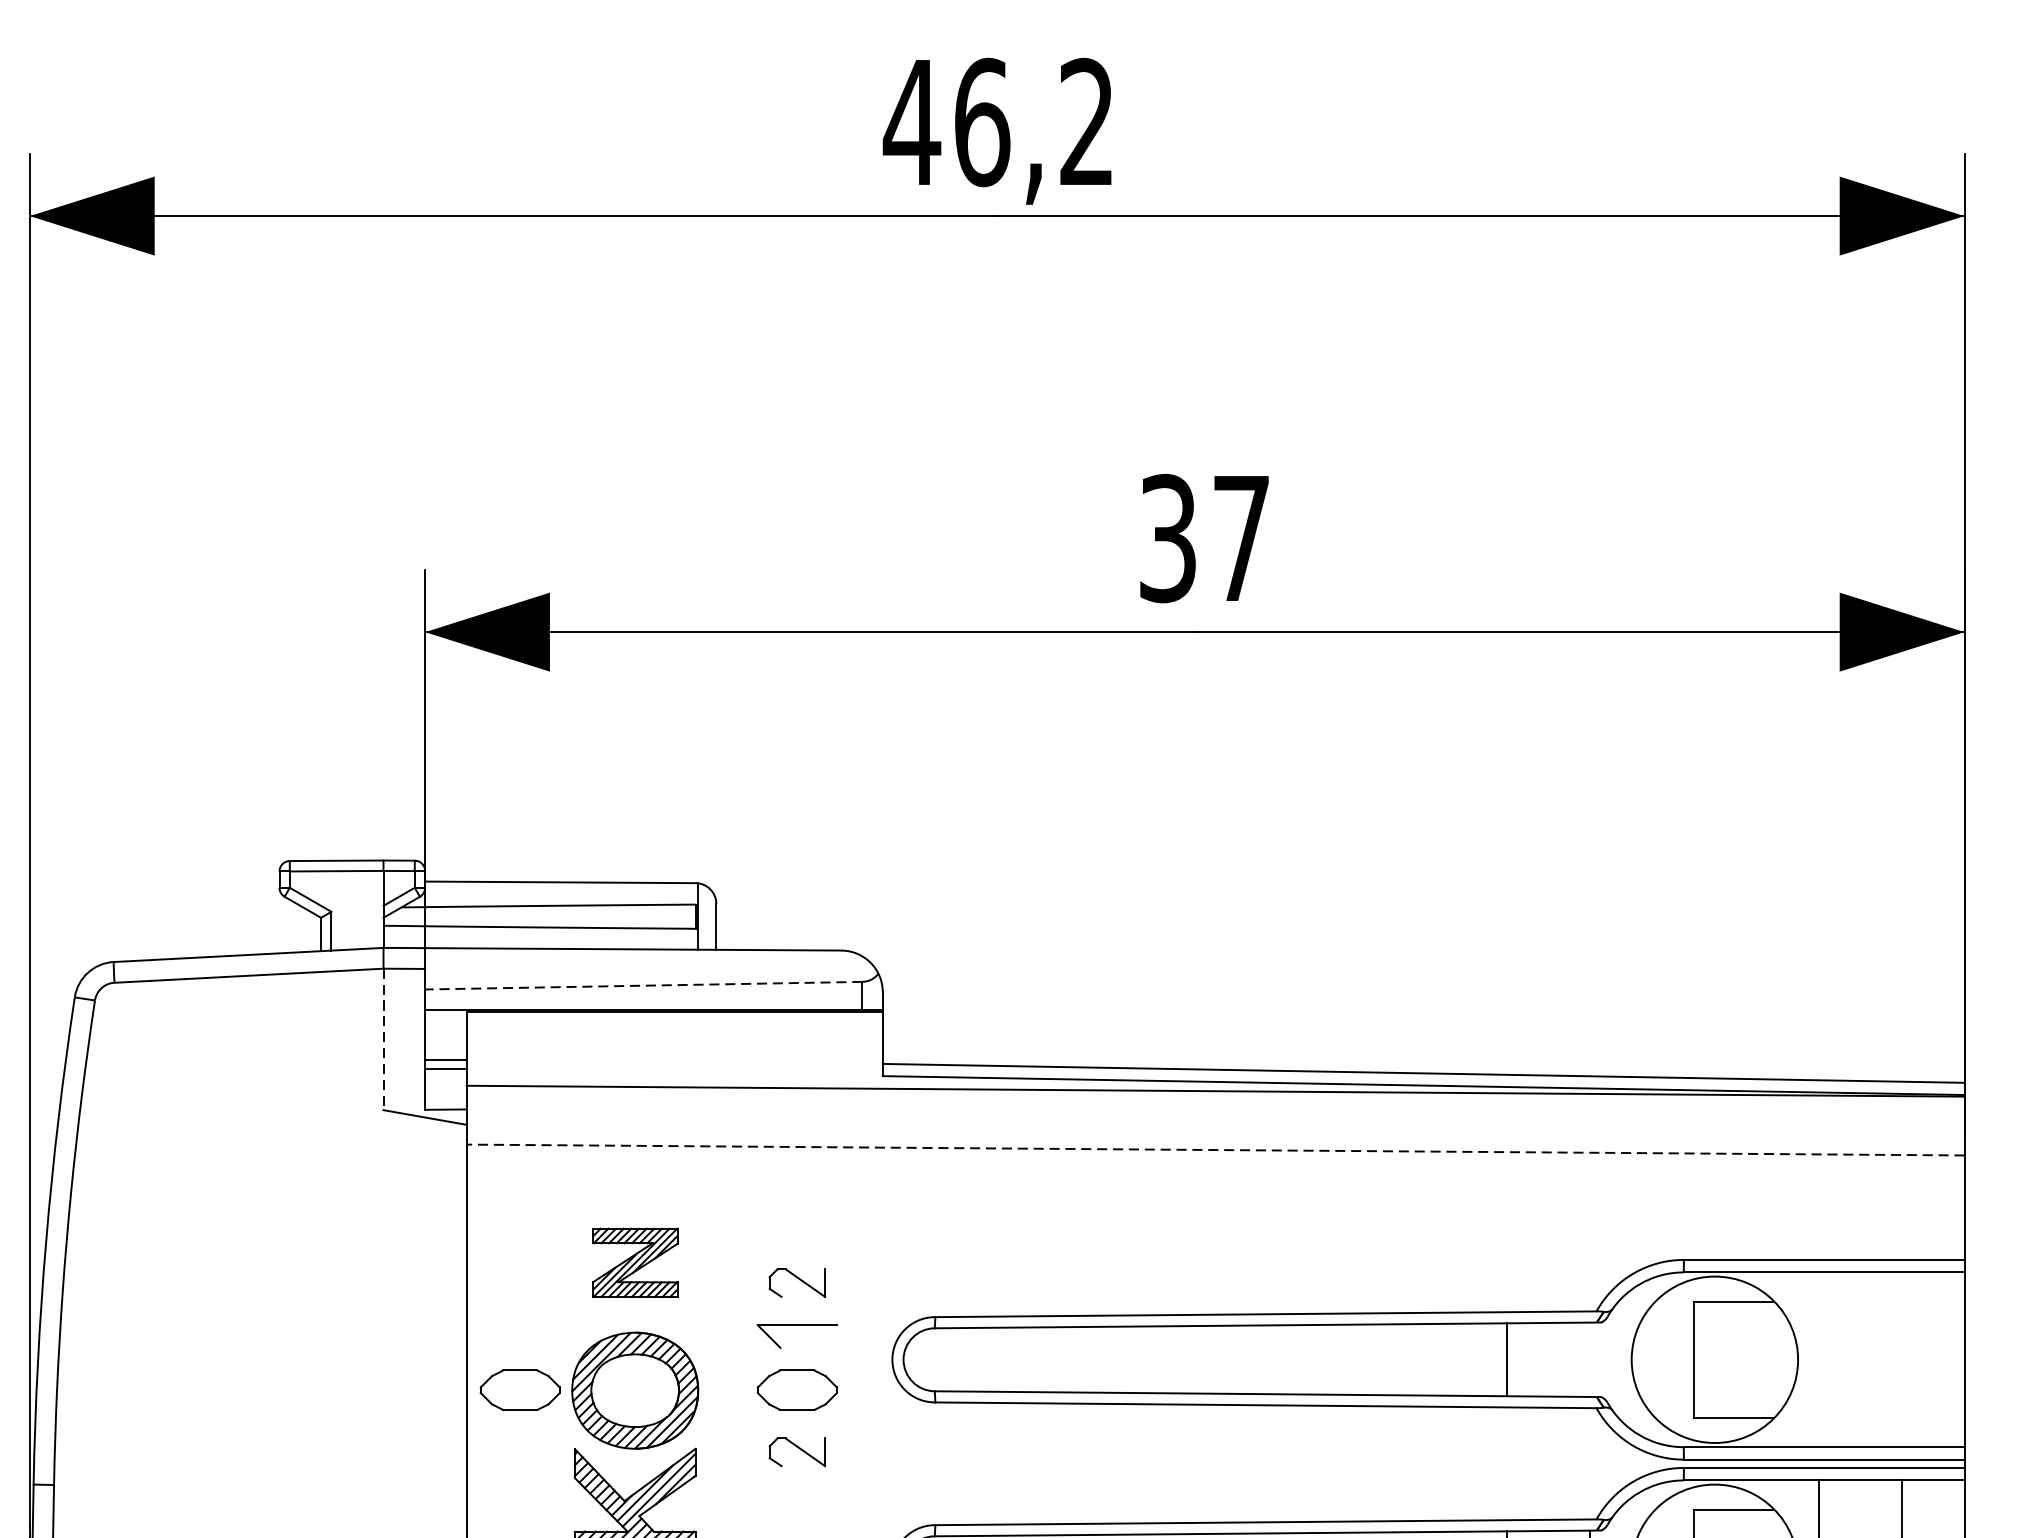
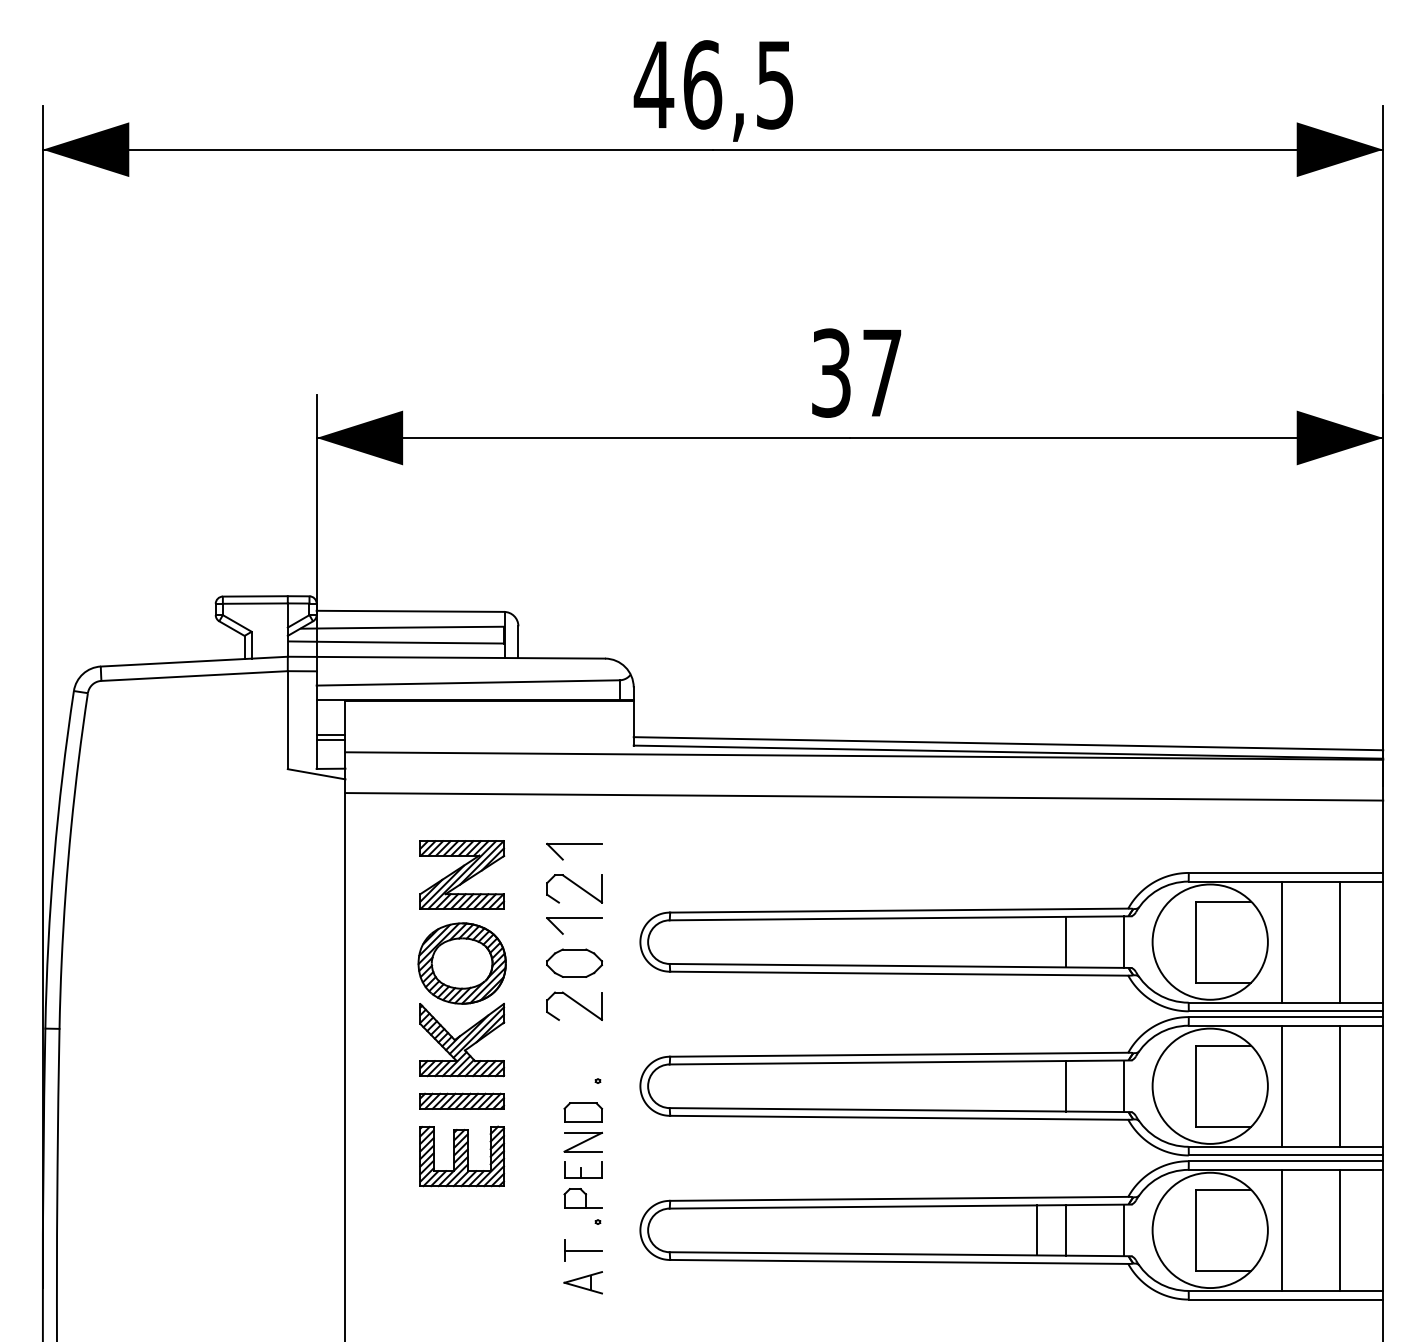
text: (1085, 121) -> (774, 84), 46,2 -> 46,5
line: (642, 985) -> (467, 682), dashed -> solid
line: (383, 1039) -> (287, 720), dashed -> solid
line: (1215, 1149) -> (864, 796), dashed -> solid
part: (797, 1218) -> (574, 844), added
part: (635, 1262) -> (462, 874), size x1.43
part: (797, 1282) -> (574, 888), size x1.43
line: (1589, 1358) -> (1123, 941), added
line: (1819, 1358) -> (1282, 941), added
line: (1901, 1358) -> (1339, 941), added
part: (520, 1389) -> (382, 962), removed
part: (797, 1451) -> (574, 1005), size x1.43

